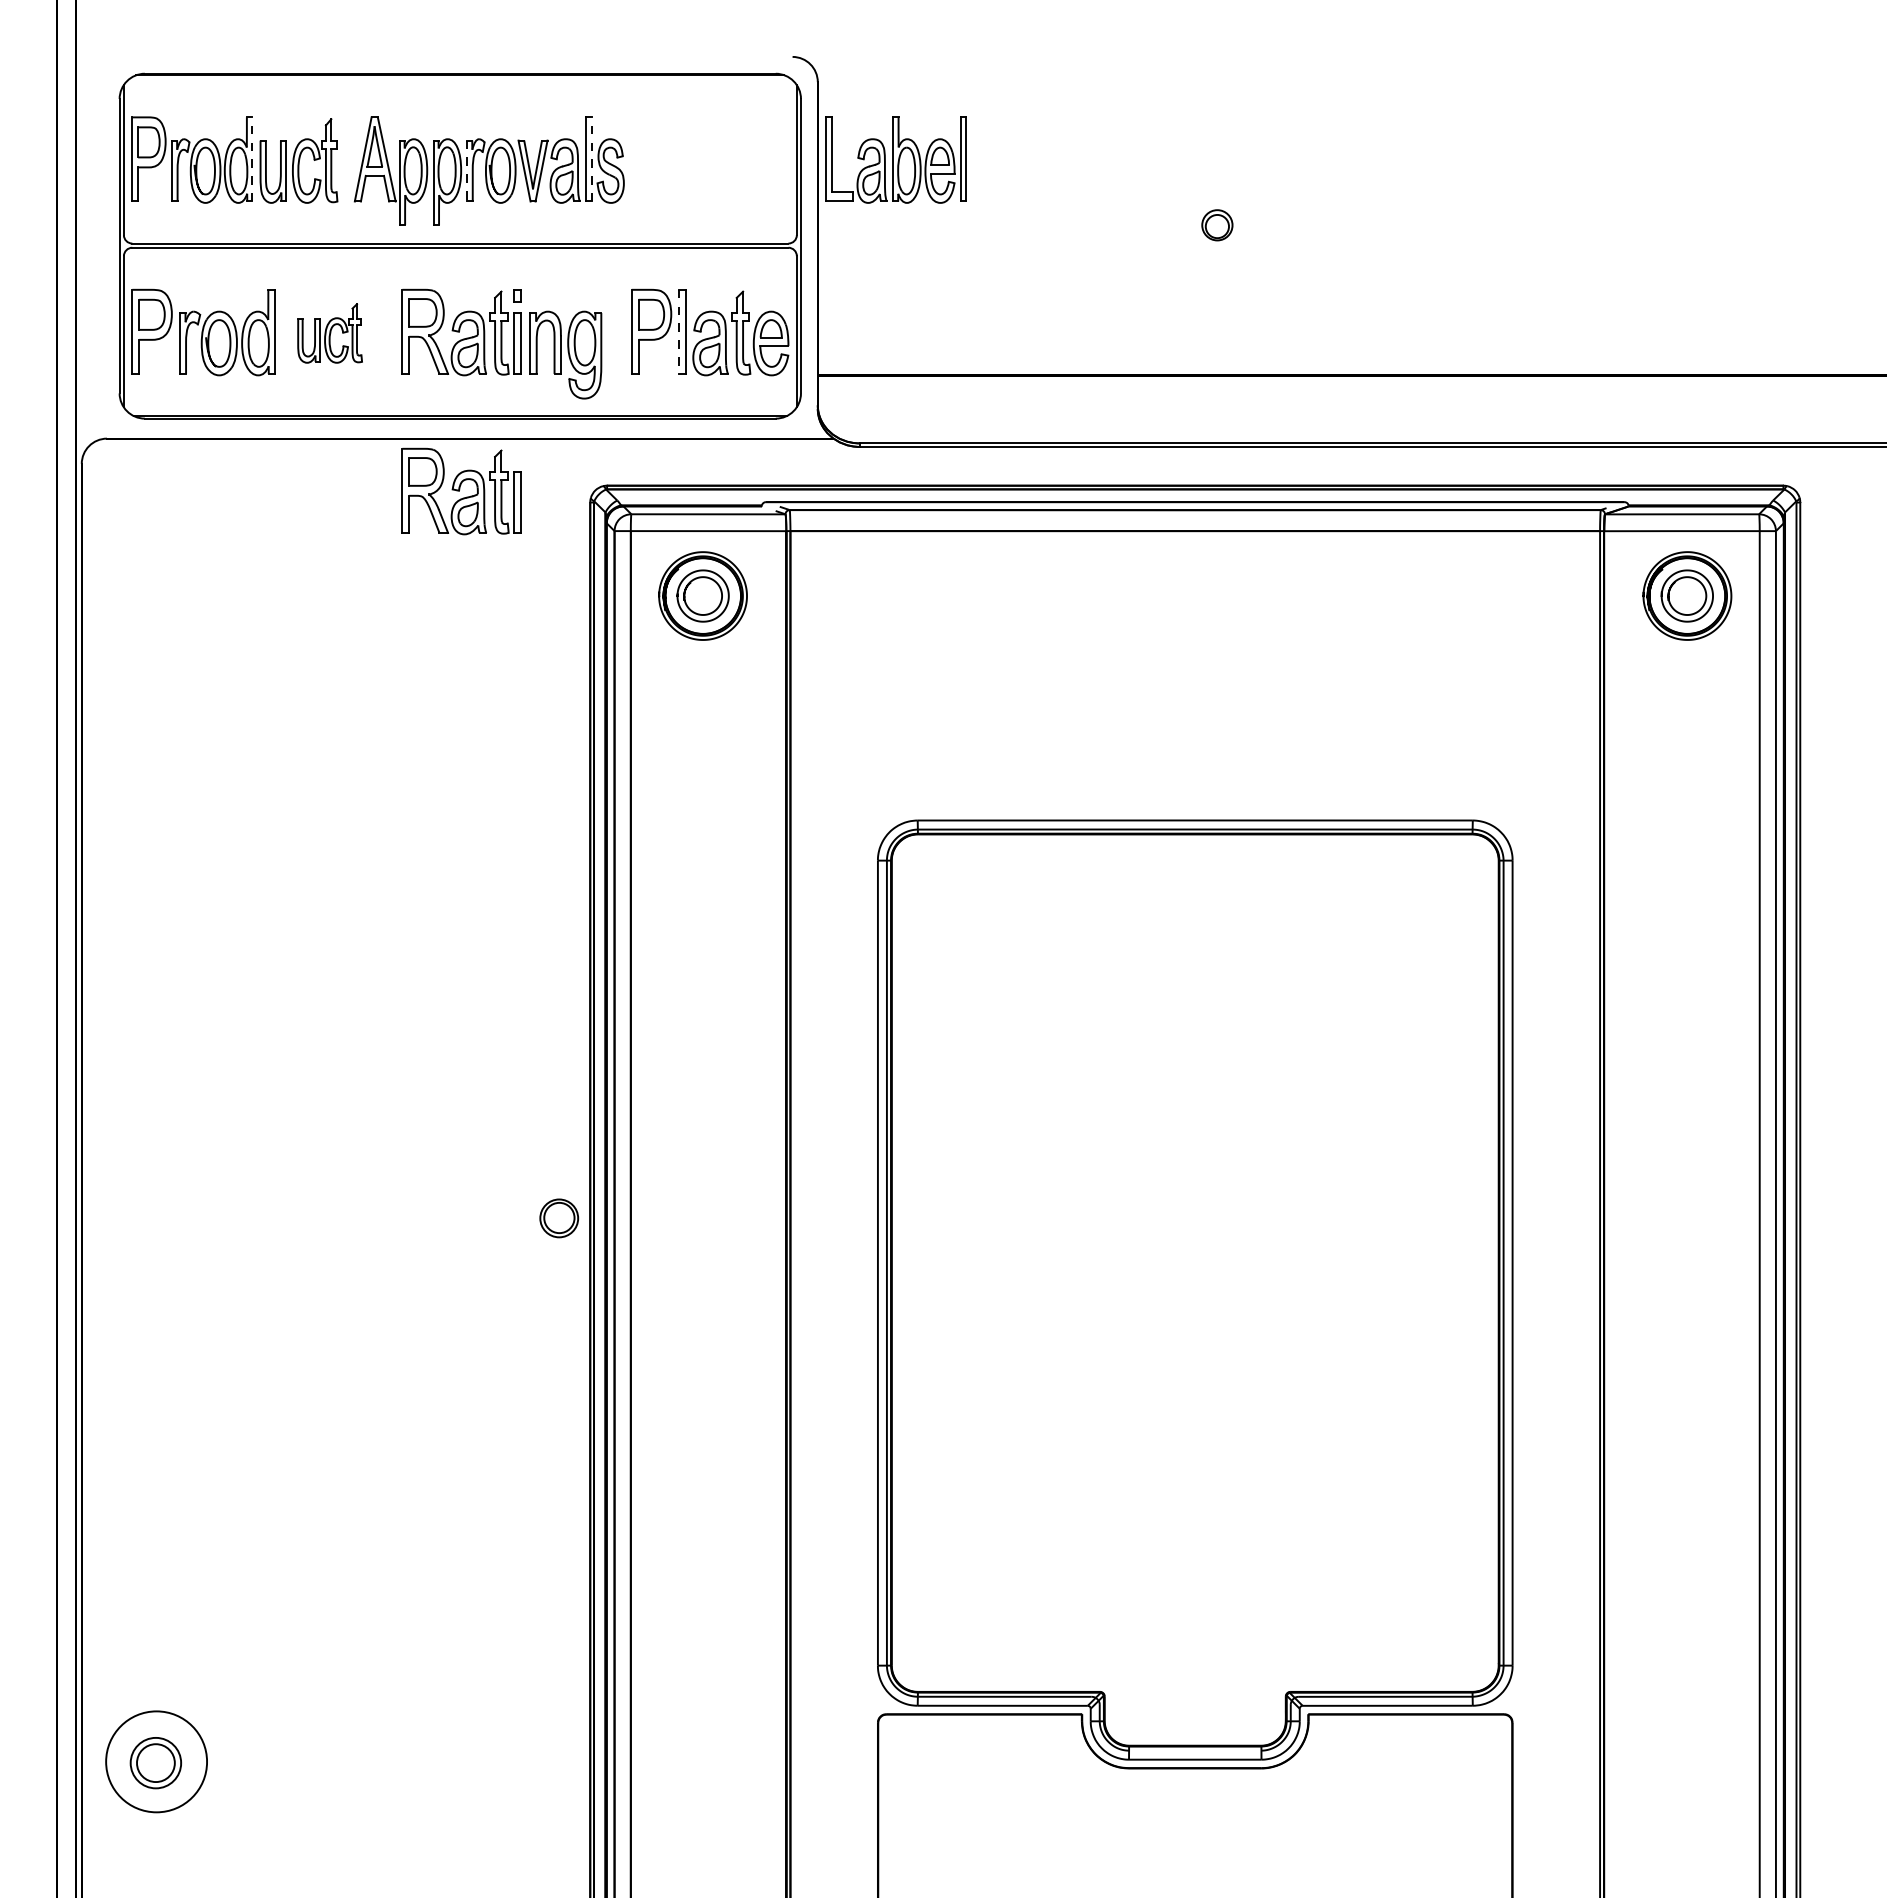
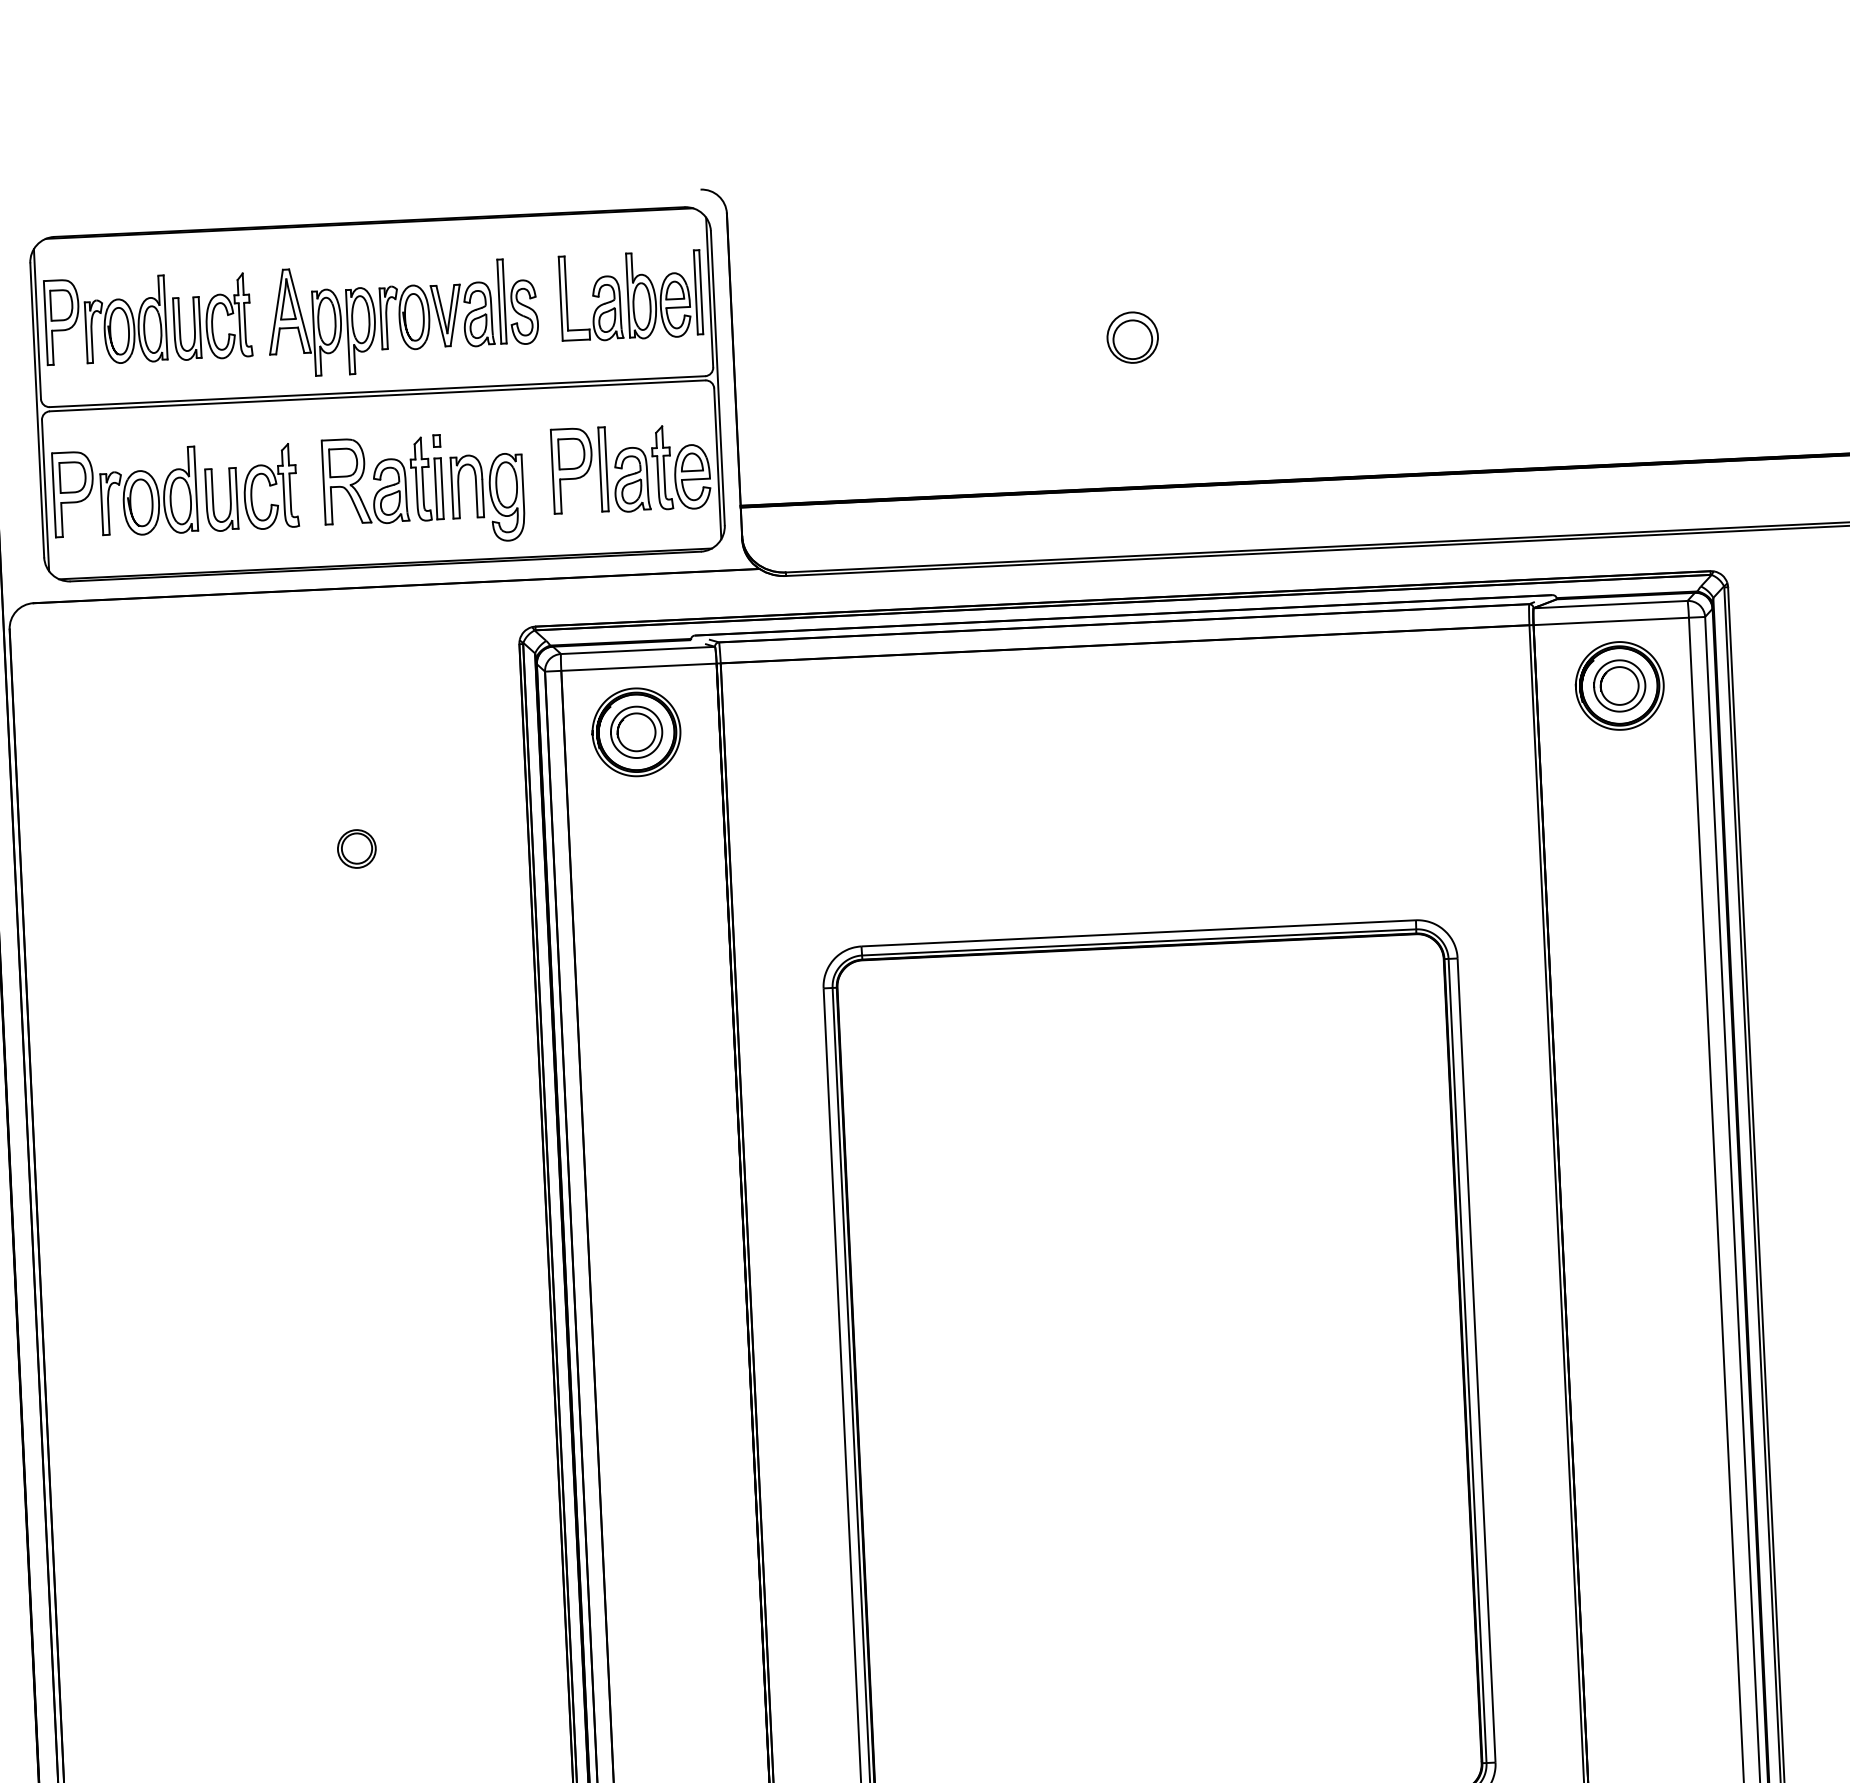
line: (252, 158) -> (165, 316), dashed -> solid
line: (591, 158) -> (504, 300), dashed -> solid
part: (895, 159) -> (630, 295), moved
line: (467, 171) -> (381, 319), dashed -> solid
part: (1217, 225) -> (1132, 337), size x1.67
line: (679, 332) -> (600, 470), dashed -> solid
part: (329, 333) -> (250, 487), size x1.43
part: (461, 491) -> (390, 639), removed
part: (559, 1218) -> (357, 849), moved

